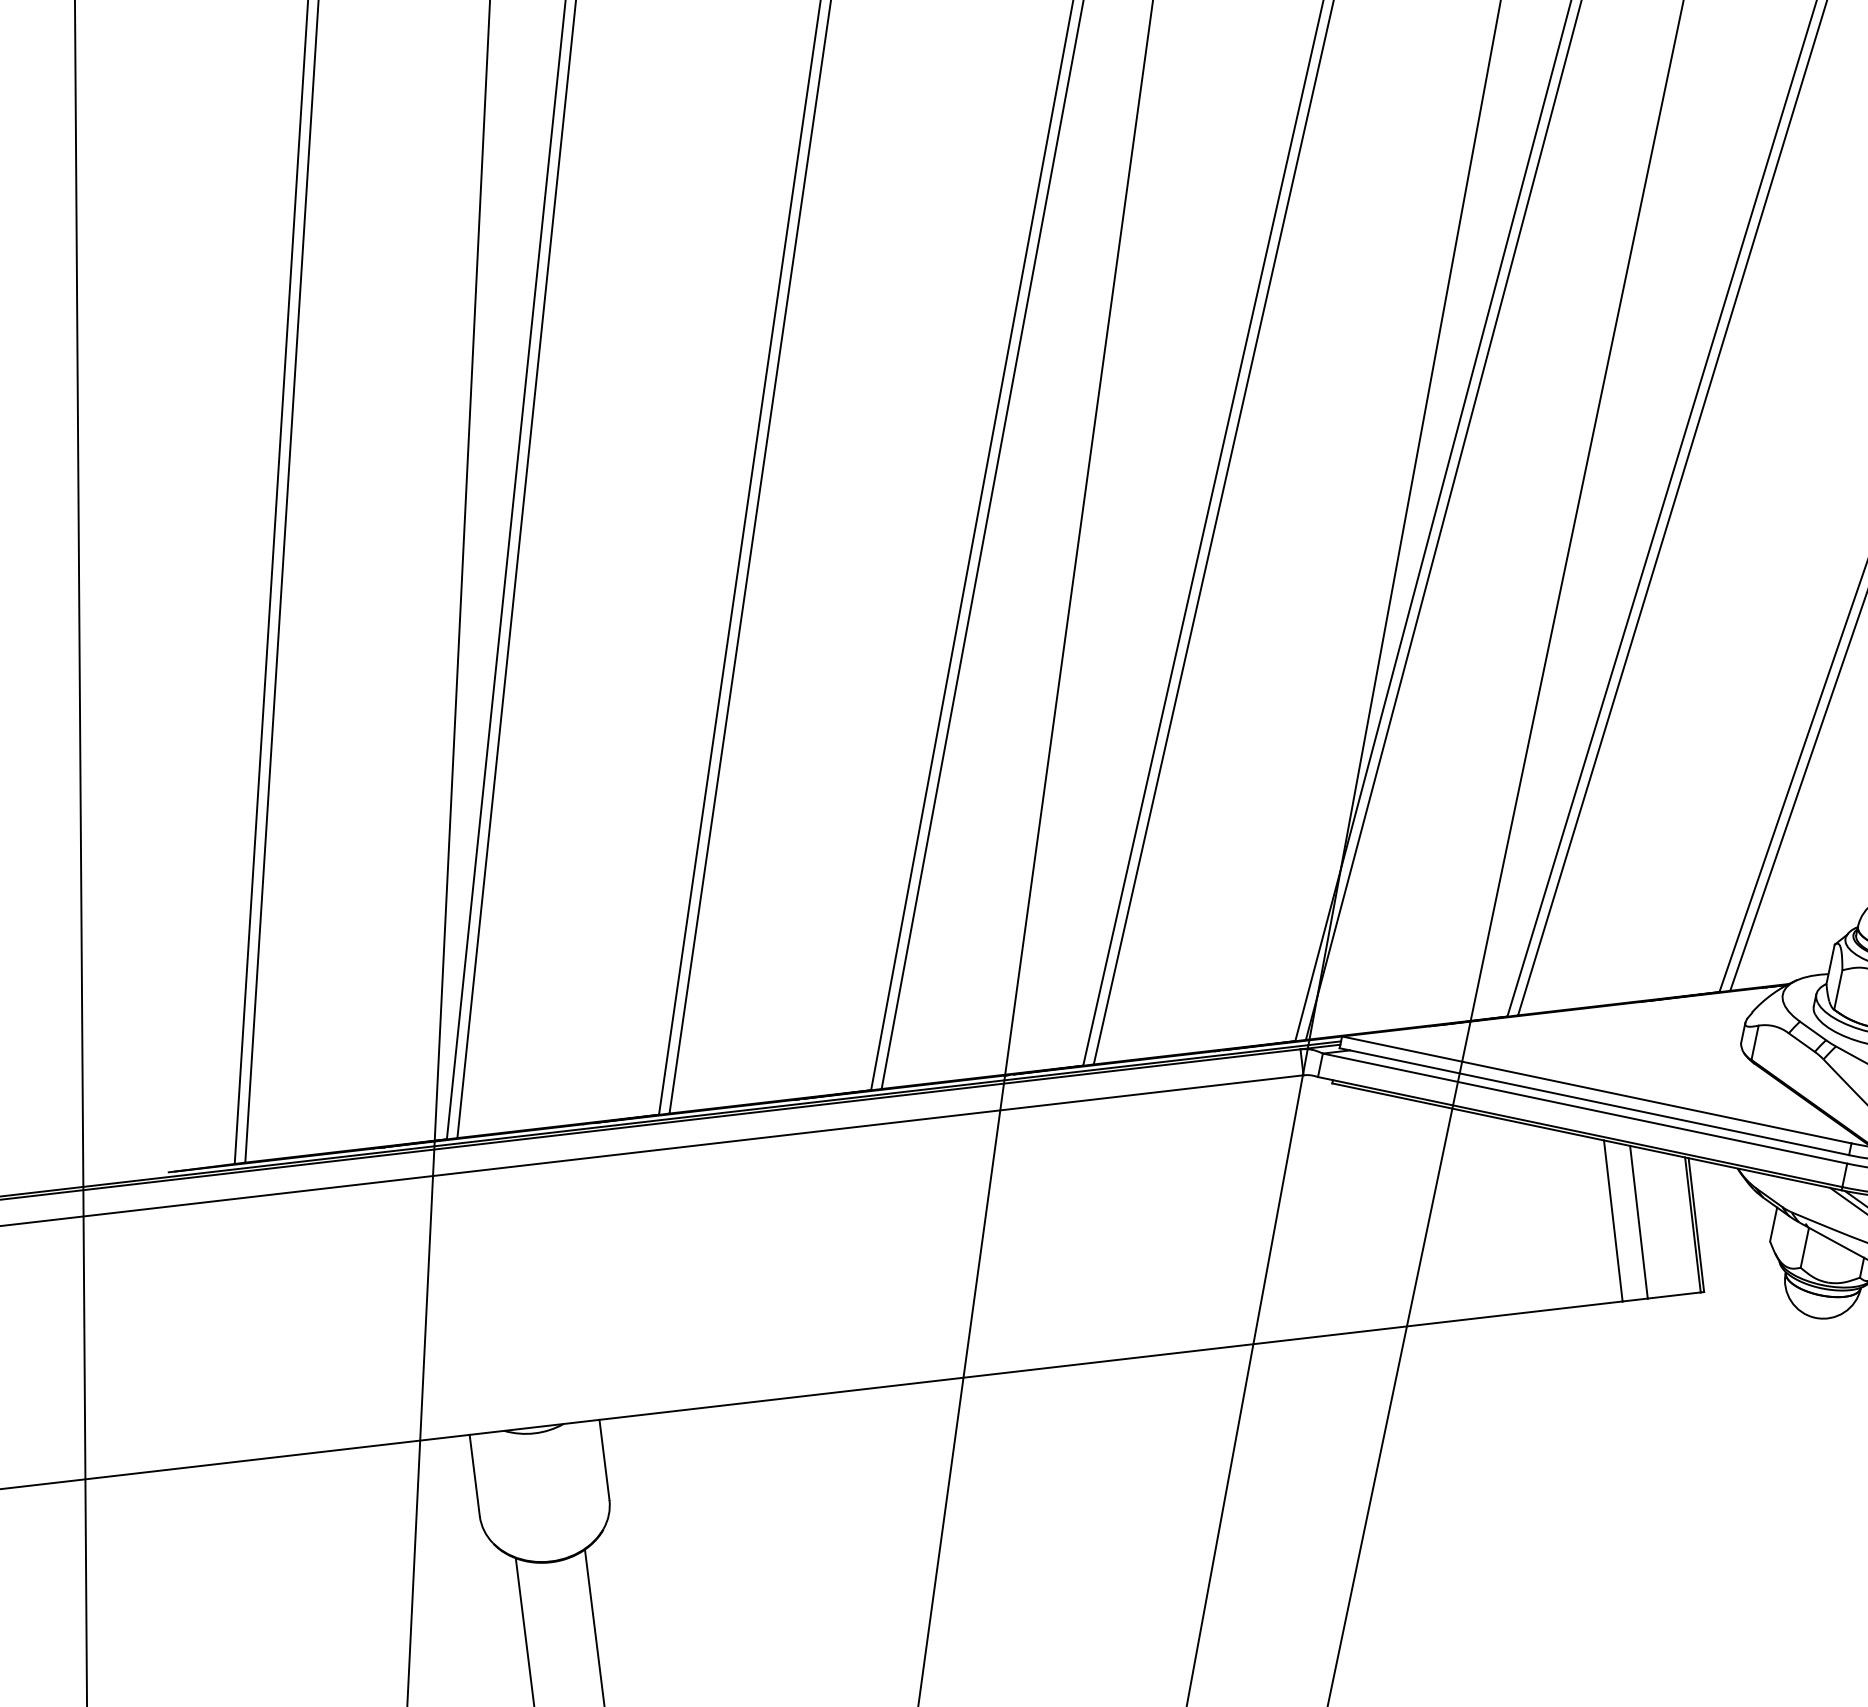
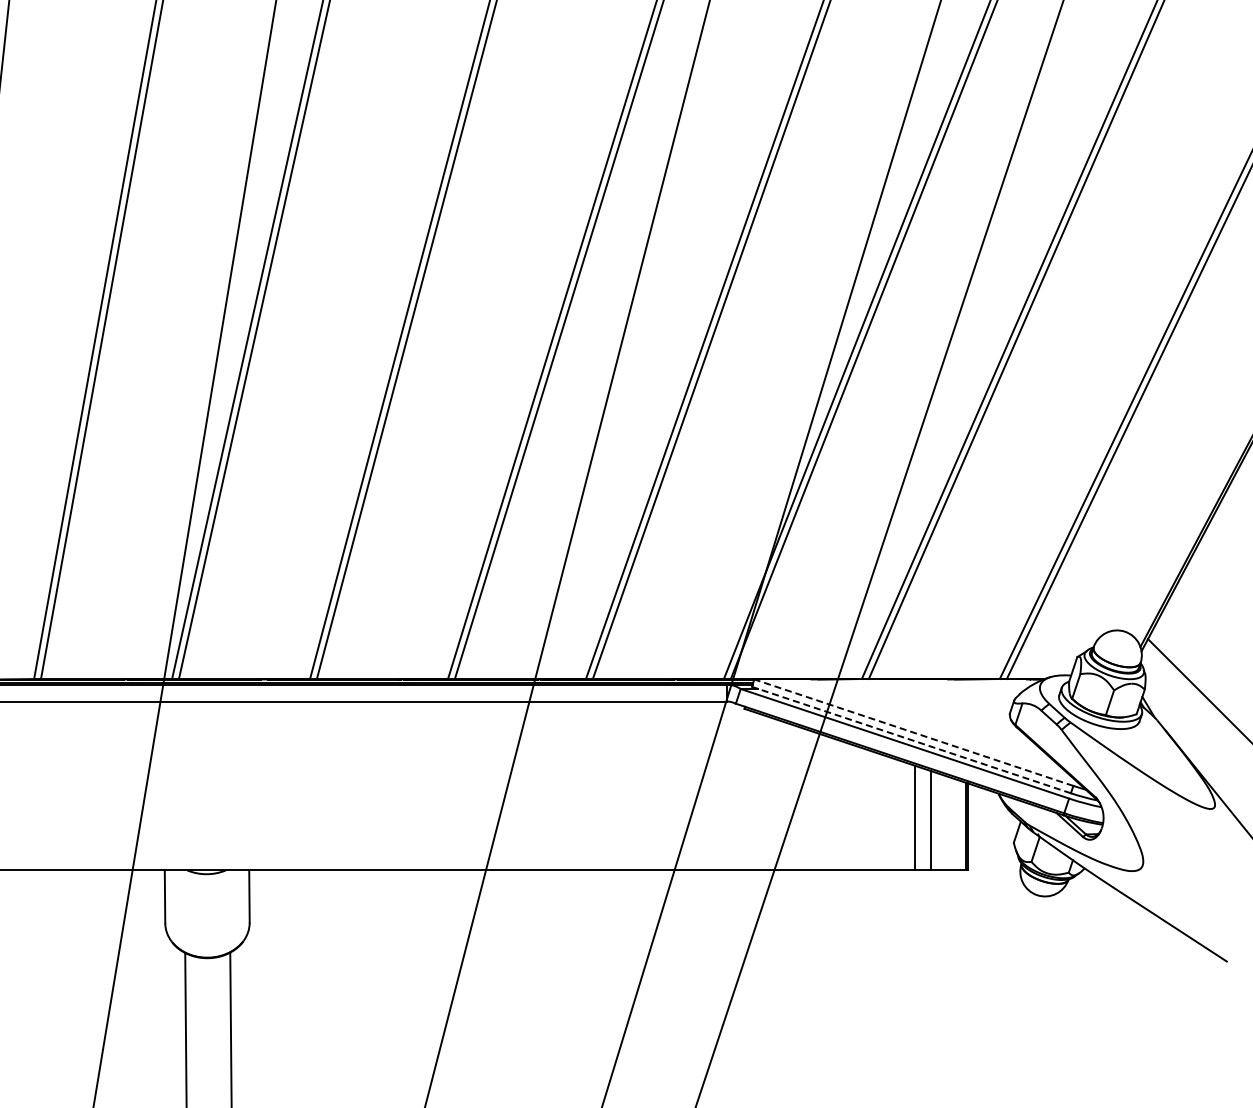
line: (1596, 1089) -> (913, 732), solid -> dashed
line: (1592, 1101) -> (910, 739), solid -> dashed

